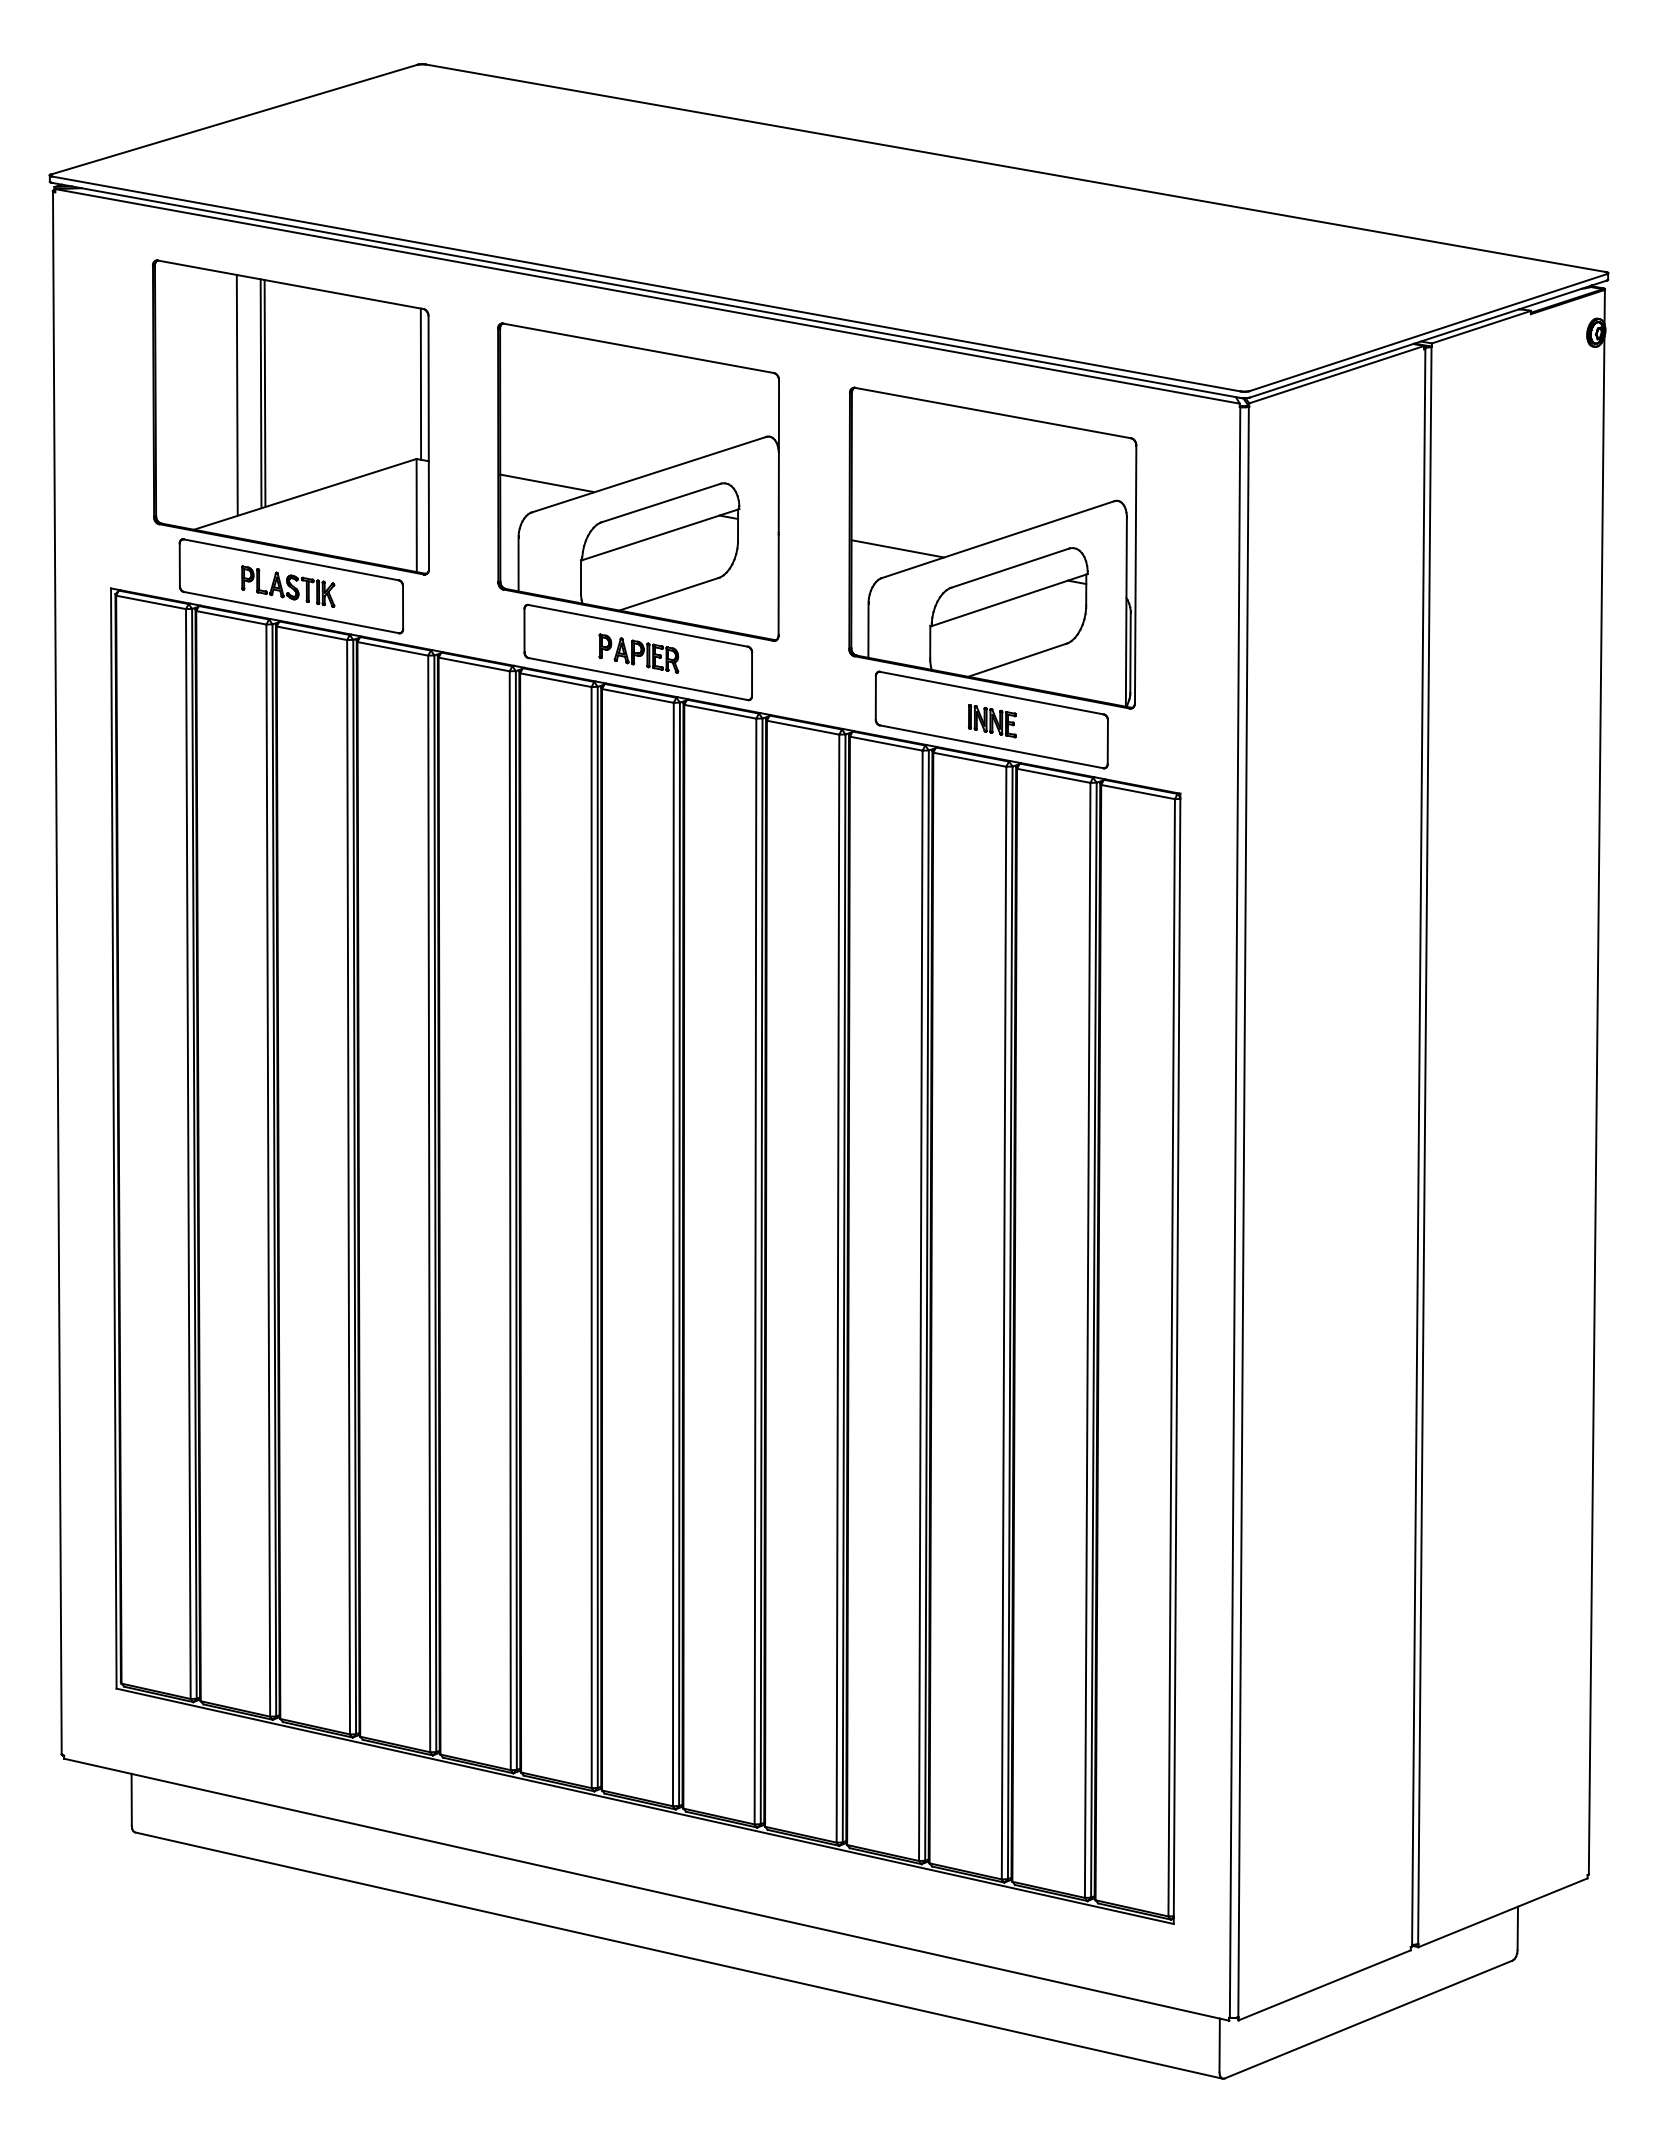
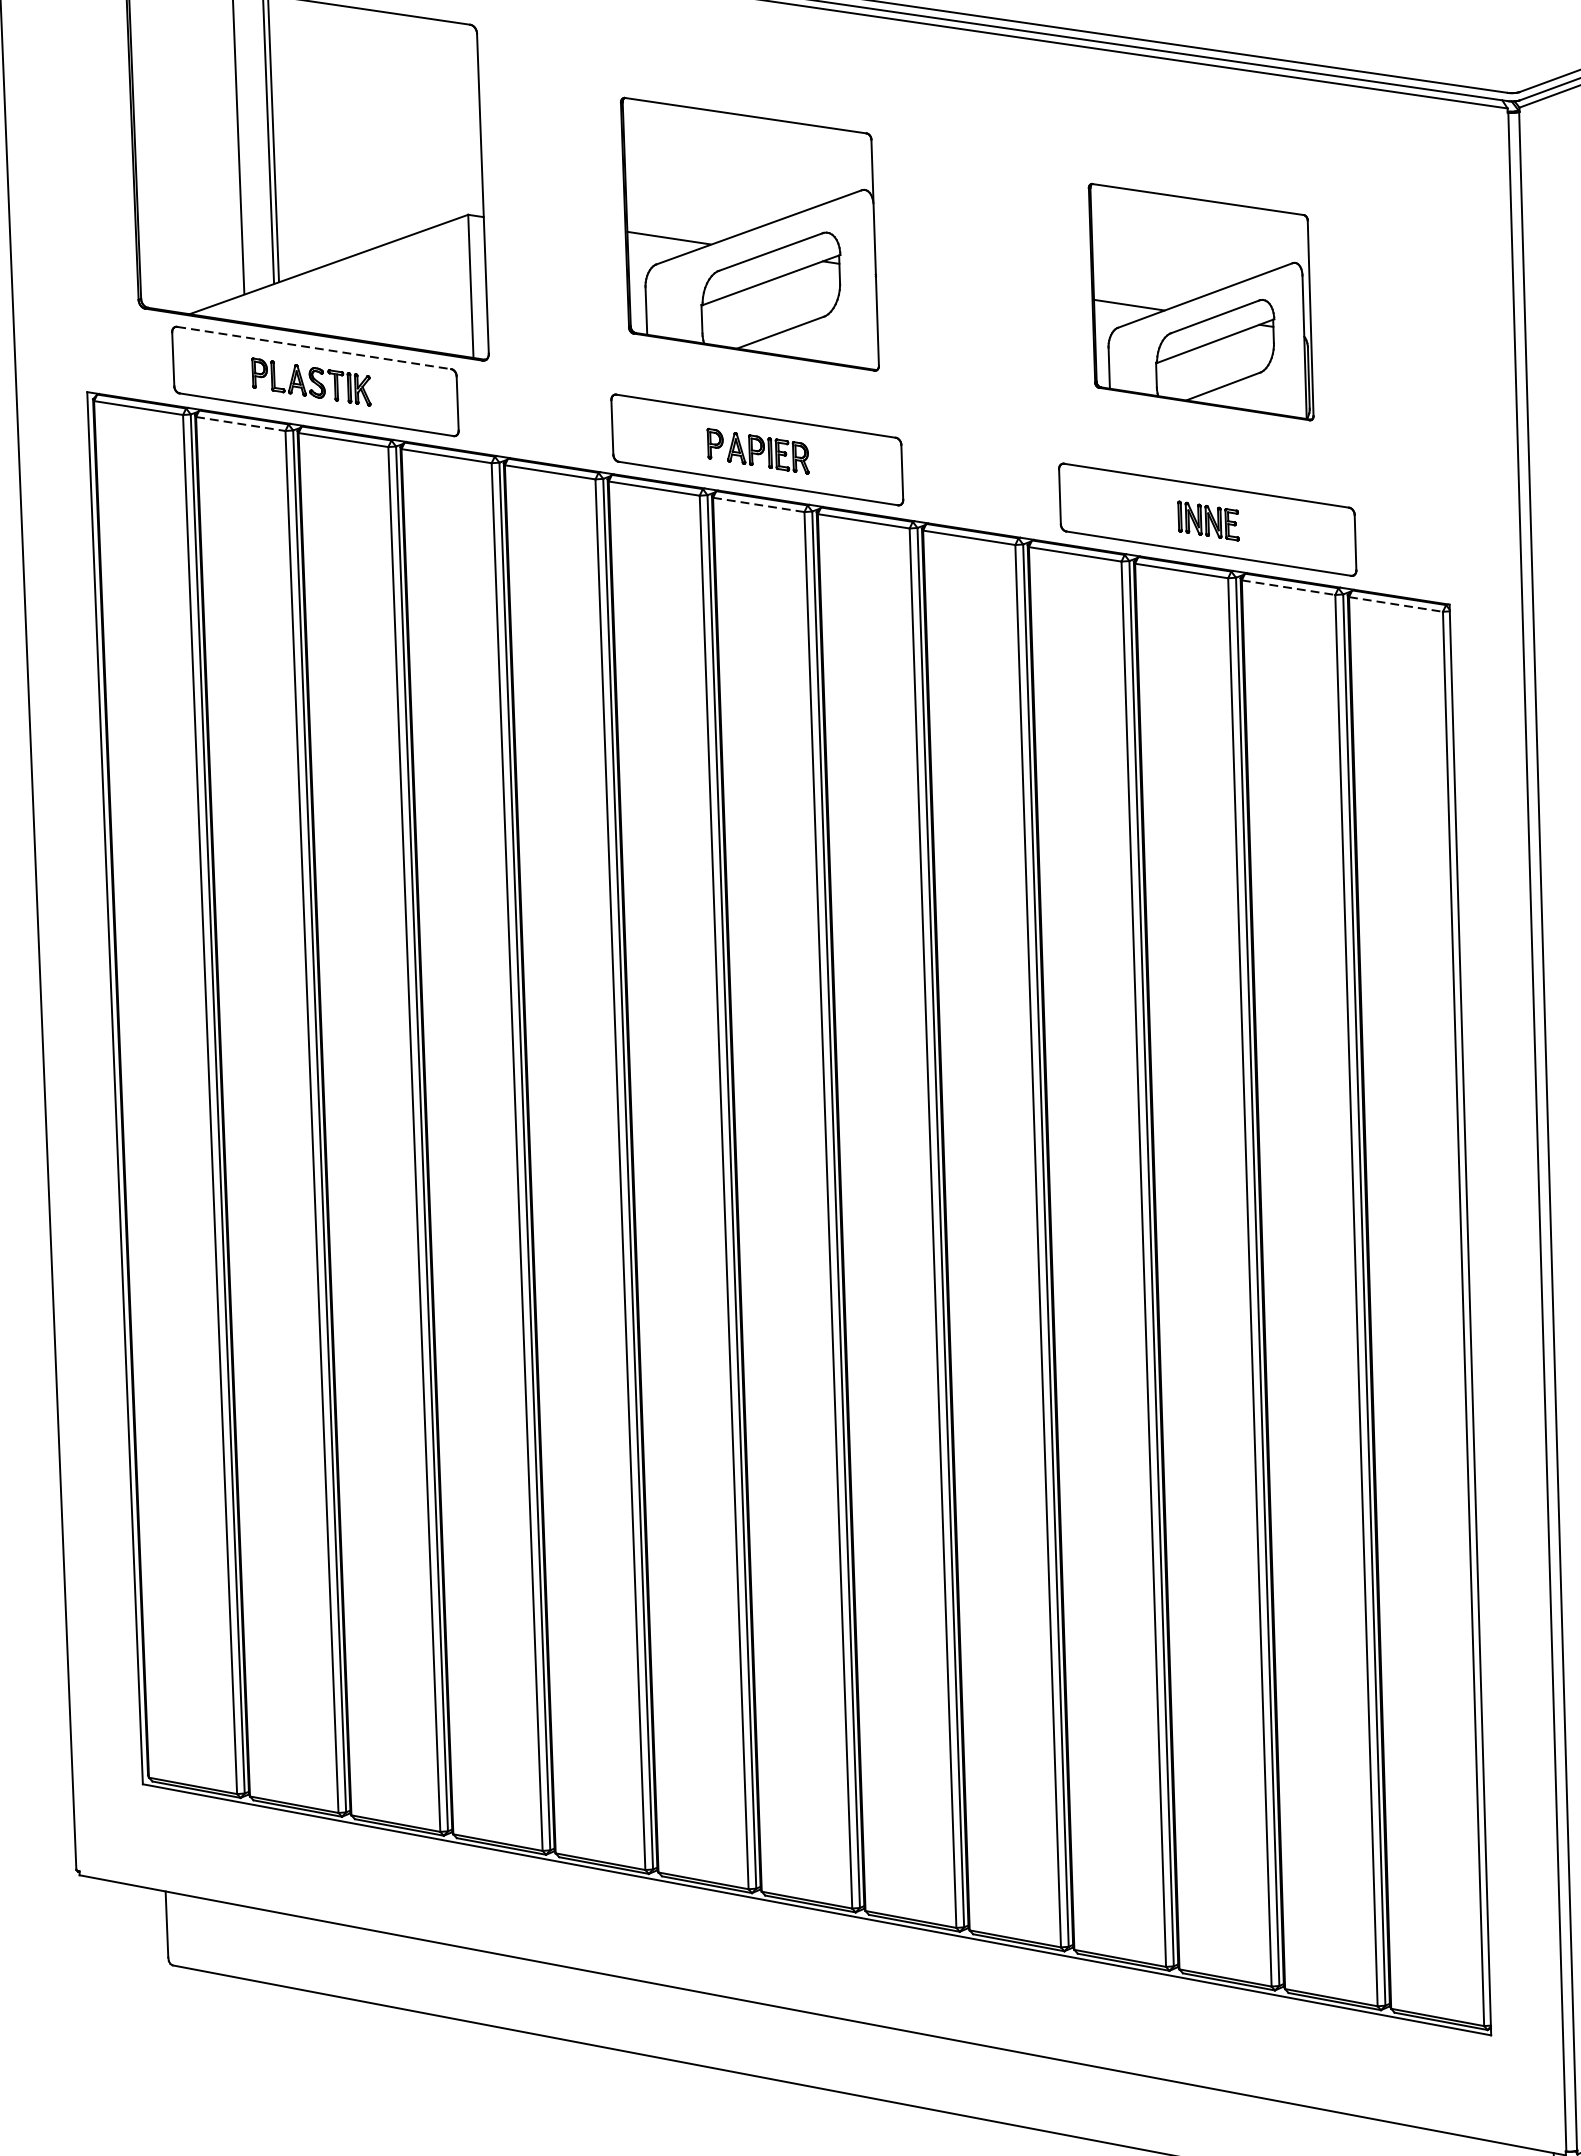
line: (420, 383) -> (469, 119), removed
part: (638, 481) -> (750, 233), size x0.7
part: (992, 547) -> (1200, 301), size x0.6
line: (291, 559) -> (314, 347), solid -> dashed
line: (231, 617) -> (240, 423), solid -> dashed
line: (637, 695) -> (758, 504), solid -> dashed
line: (1054, 775) -> (1289, 587), solid -> dashed
line: (1138, 792) -> (1396, 604), solid -> dashed

